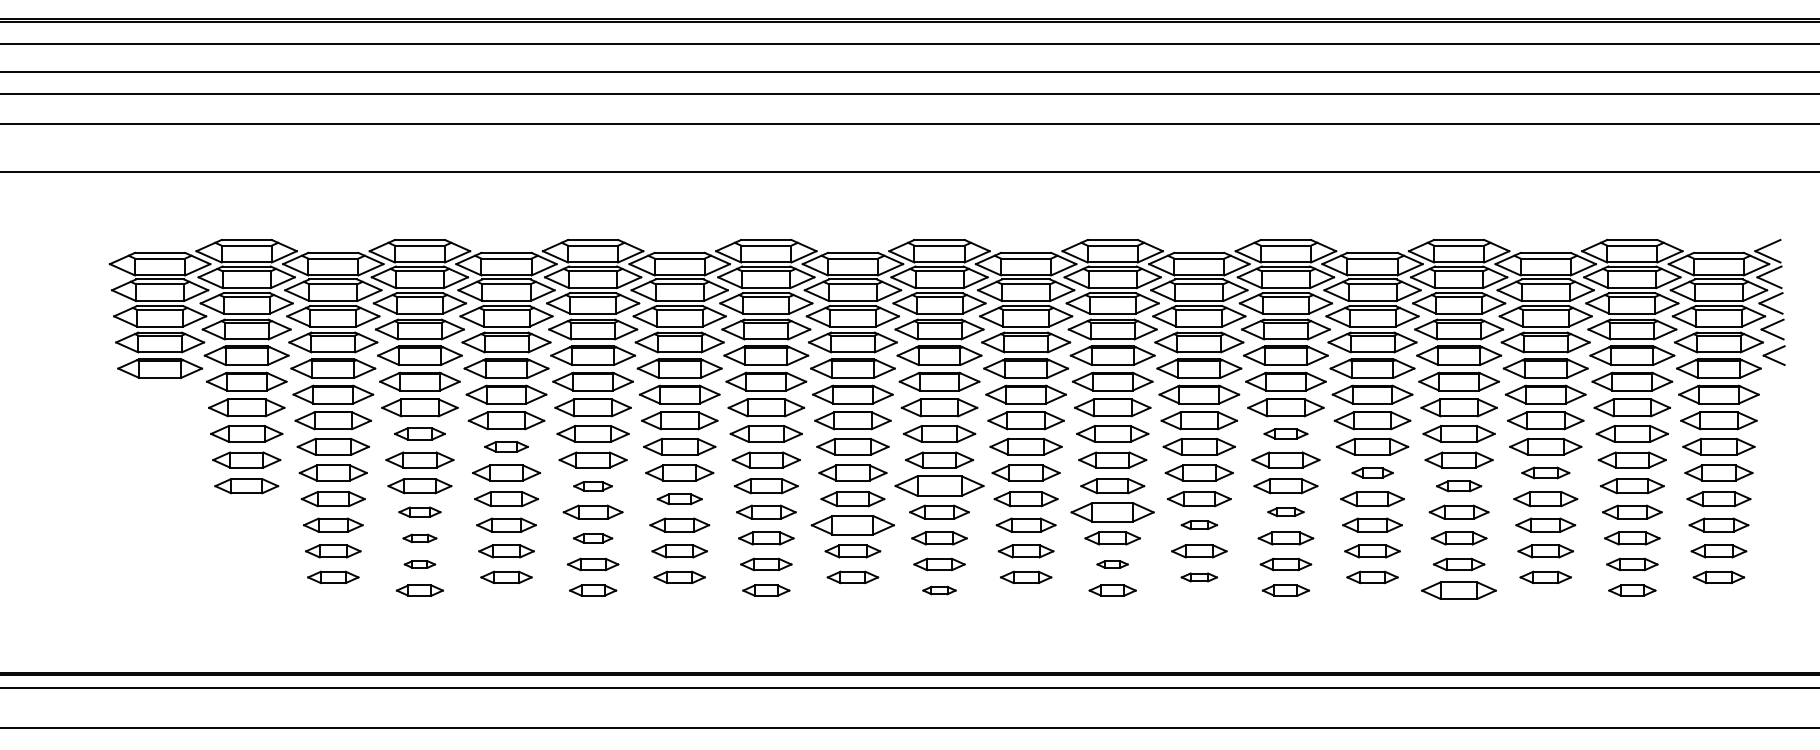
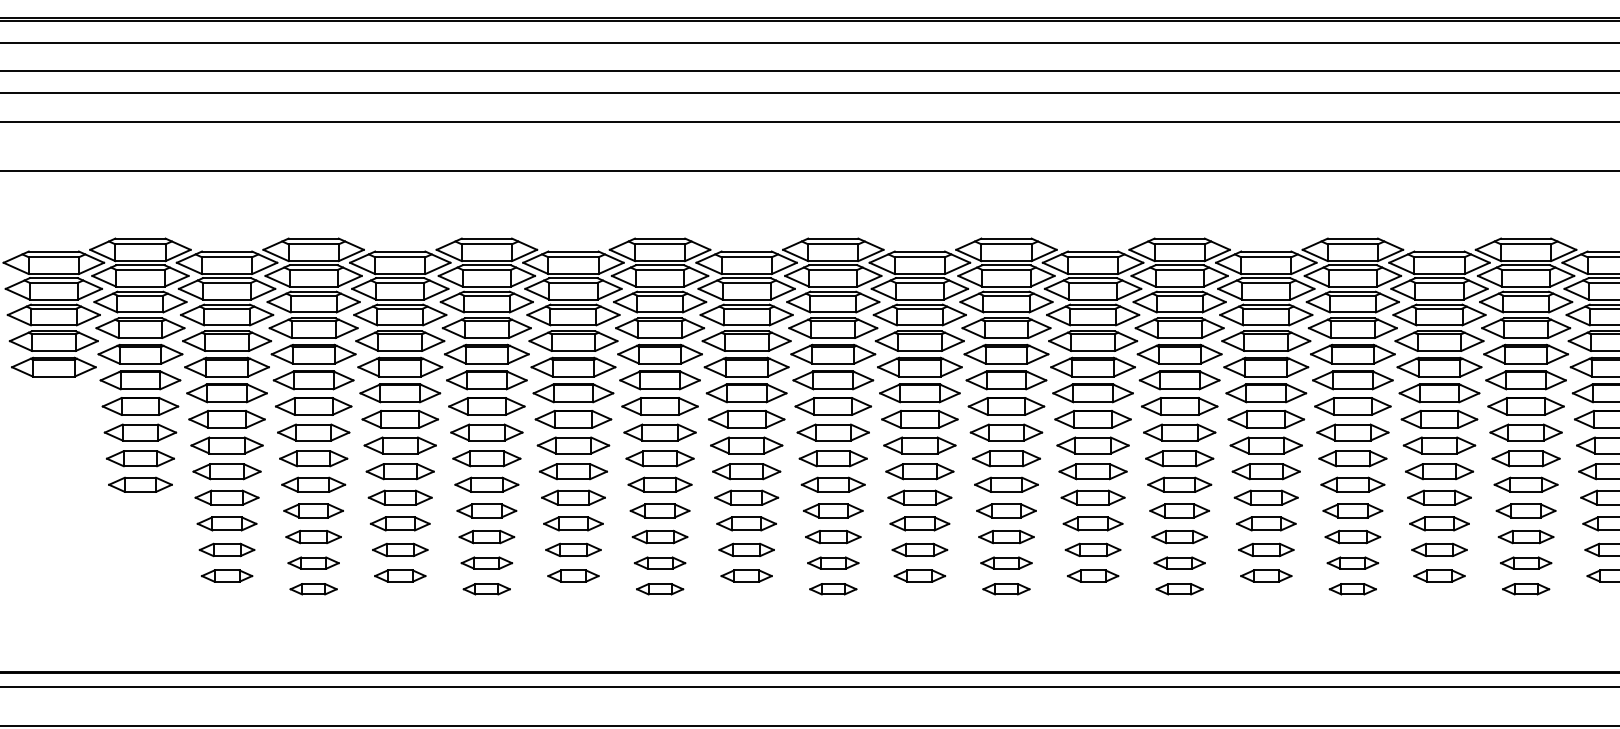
part: (419, 433) -> (313, 432), size x1.43
part: (1285, 433) -> (1179, 432), size x1.67
part: (506, 446) -> (400, 445), size x1.67
part: (1372, 472) -> (1266, 471), size x1.67
part: (1545, 472) -> (1439, 471), size x1.43
part: (592, 486) -> (486, 485), size x1.67
part: (939, 486) -> (833, 485), size x0.71
part: (1458, 486) -> (1352, 485), size x1.43
part: (679, 499) -> (573, 498), size x1.43
part: (419, 511) -> (313, 510), size x1.43
part: (1112, 511) -> (1006, 510), size x0.71
part: (1285, 511) -> (1179, 510), size x1.67
part: (852, 524) -> (746, 523), size x0.71
part: (1199, 524) -> (1093, 523), size x1.67
part: (419, 538) -> (313, 537), size x1.67
part: (592, 538) -> (486, 537), size x1.43
part: (419, 564) -> (313, 563), size x1.67
part: (1112, 564) -> (1006, 563), size x1.67
part: (1199, 577) -> (1093, 576), size x1.43
part: (939, 590) -> (833, 589), size x1.43
part: (1459, 590) -> (1353, 589), size x0.62

